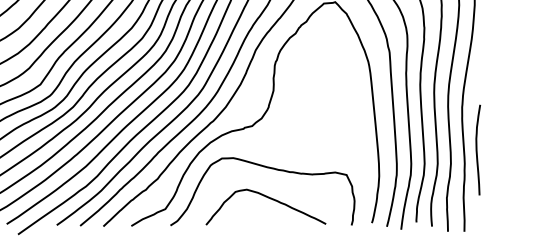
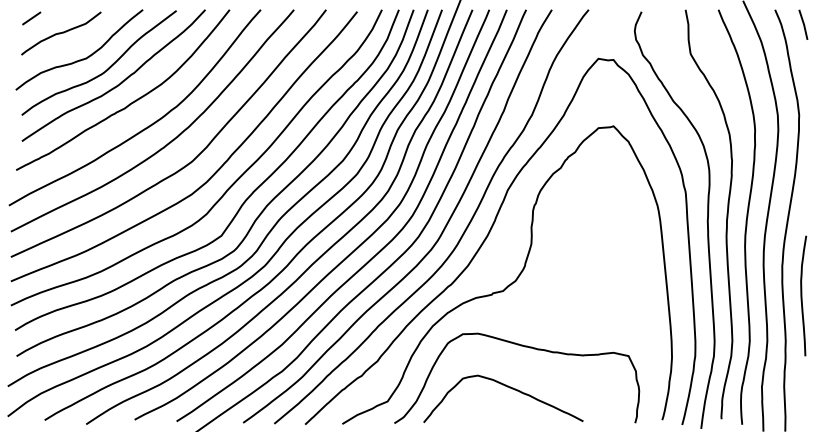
curve: (477, 149) -> (802, 295), moved
curve: (270, 199) -> (509, 388), moved

